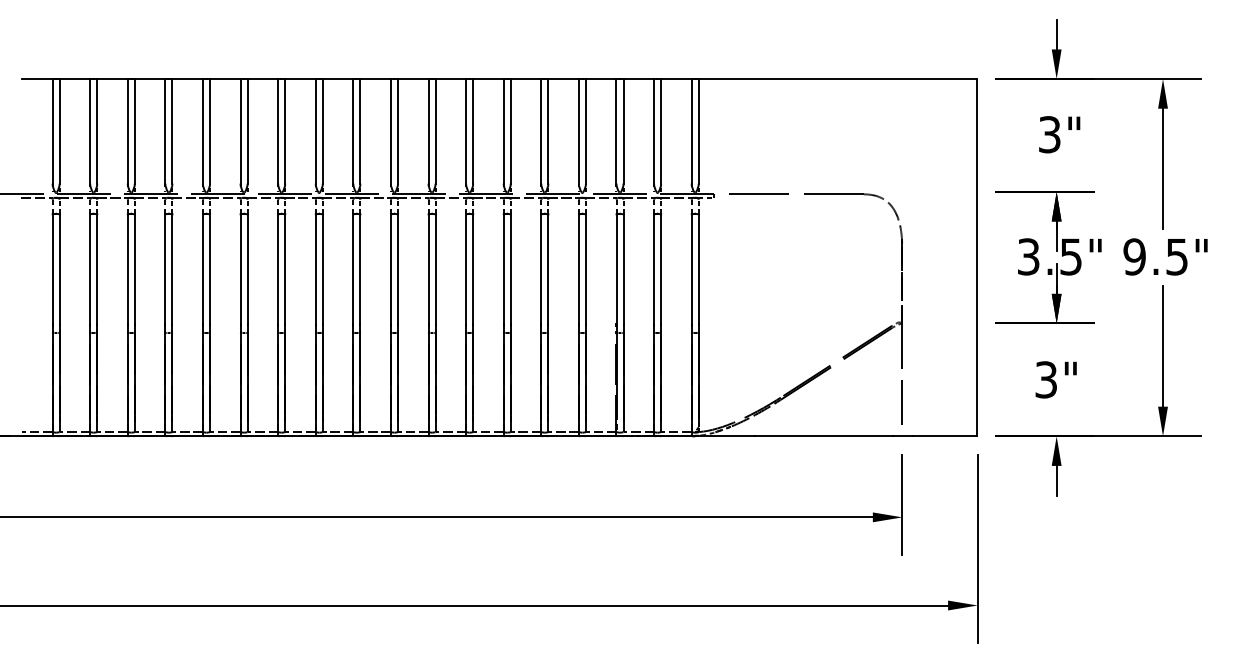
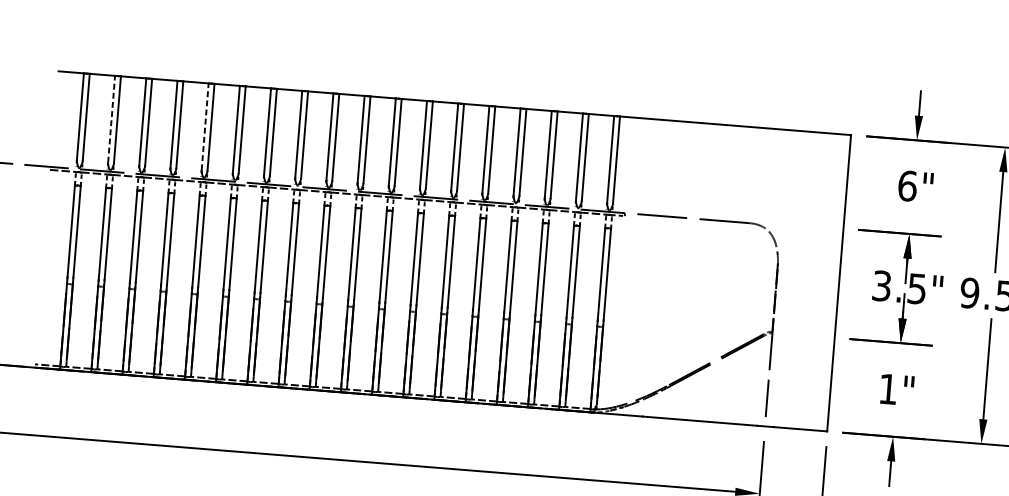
line: (90, 130) -> (111, 118), solid -> dashed
line: (202, 130) -> (204, 126), solid -> dashed
text: (1049, 134) -> (907, 185), 3" -> 6"
text: (1045, 379) -> (887, 388), 3" -> 1"

